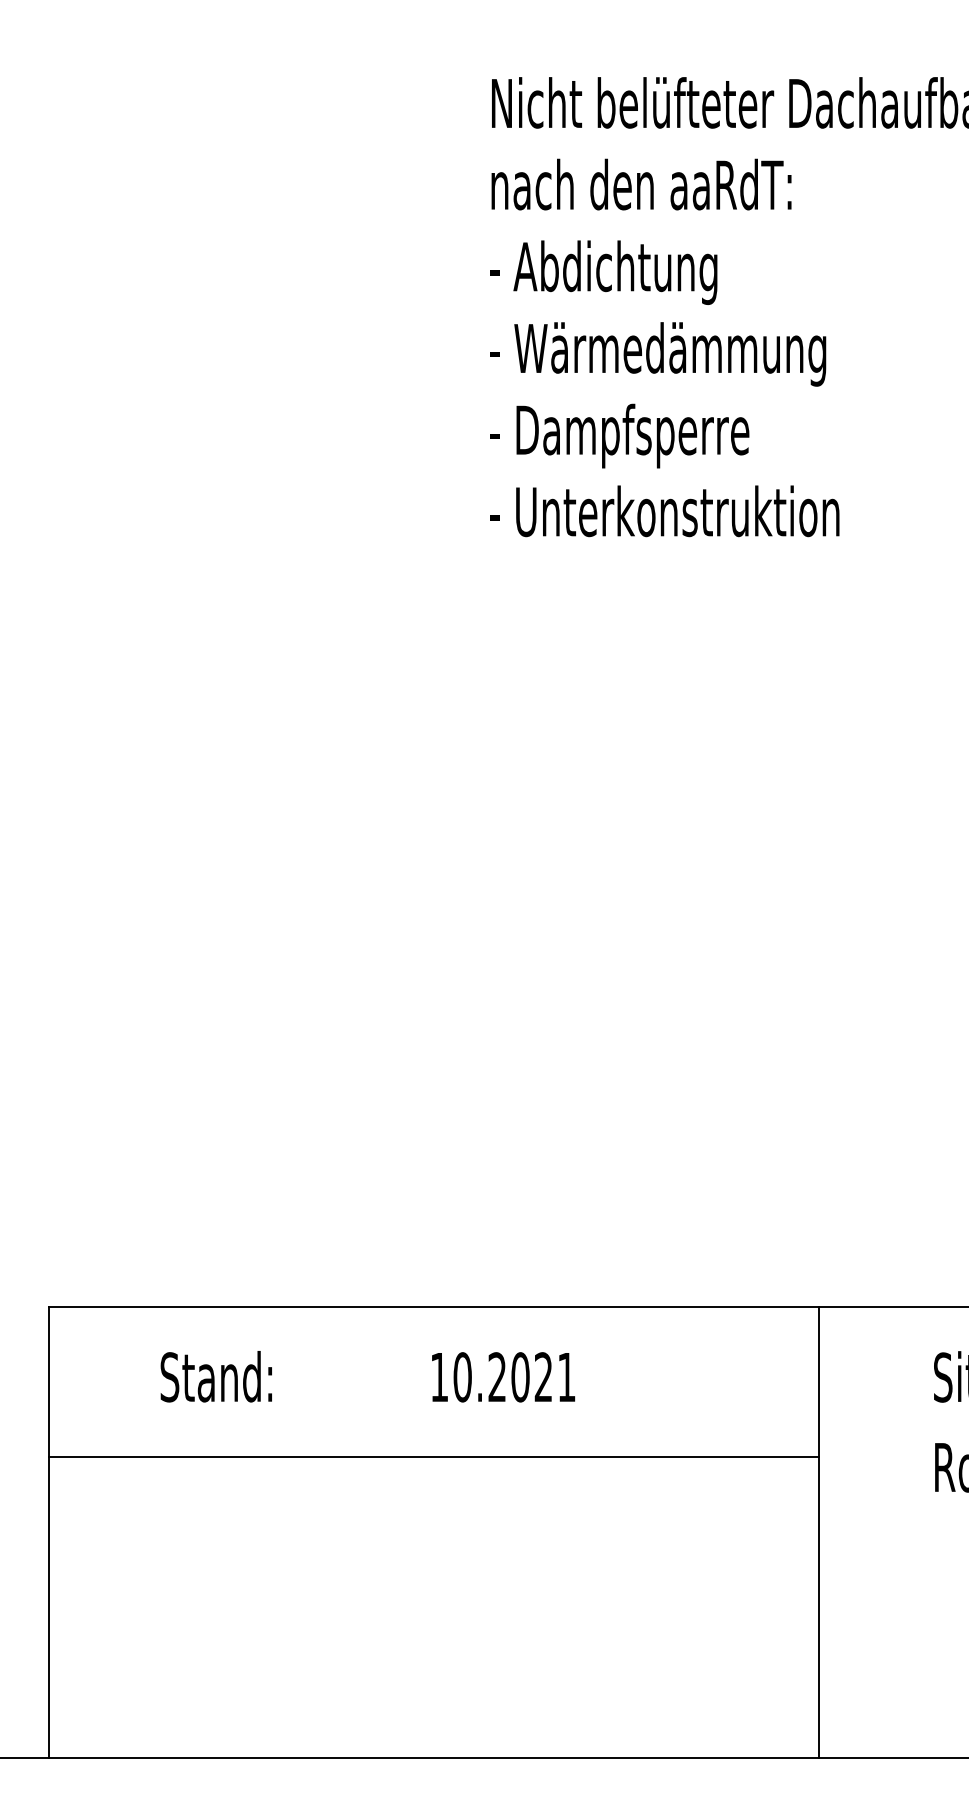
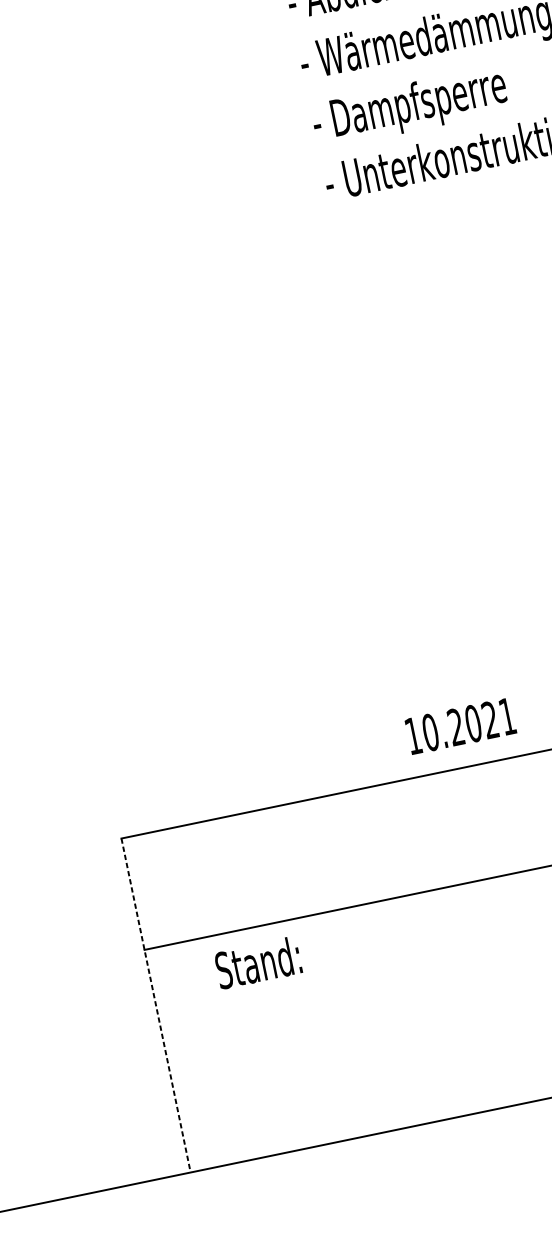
text: (215, 1376) -> (257, 962), moved
text: (503, 1377) -> (460, 726), moved
line: (49, 1532) -> (156, 1005), solid -> dashed

